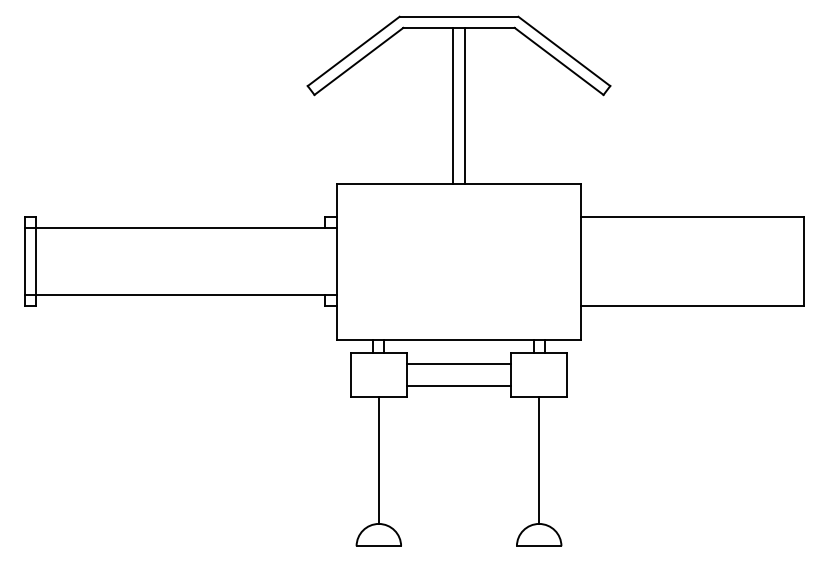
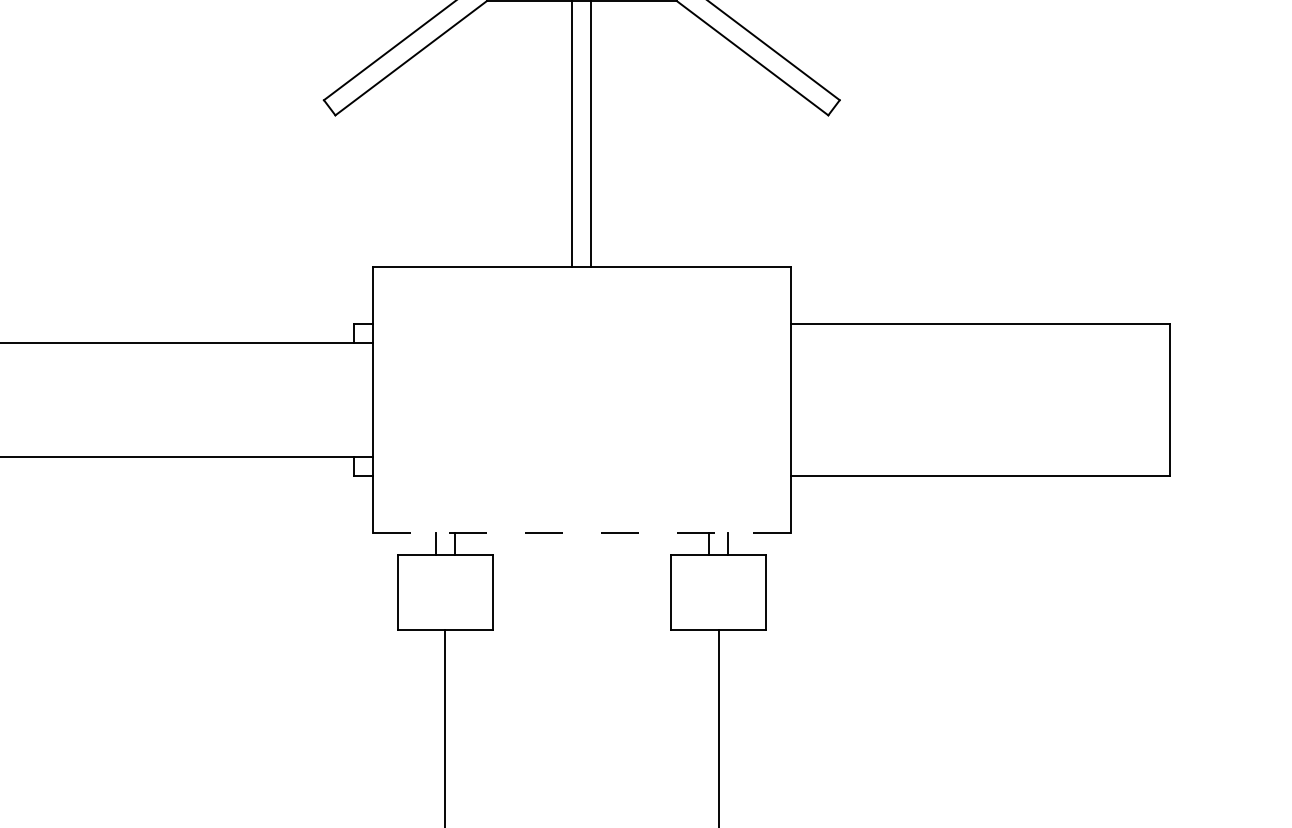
line: (459, 339) -> (582, 532), solid -> dashed
line: (458, 363) -> (580, 573), removed
line: (458, 385) -> (580, 610), removed

